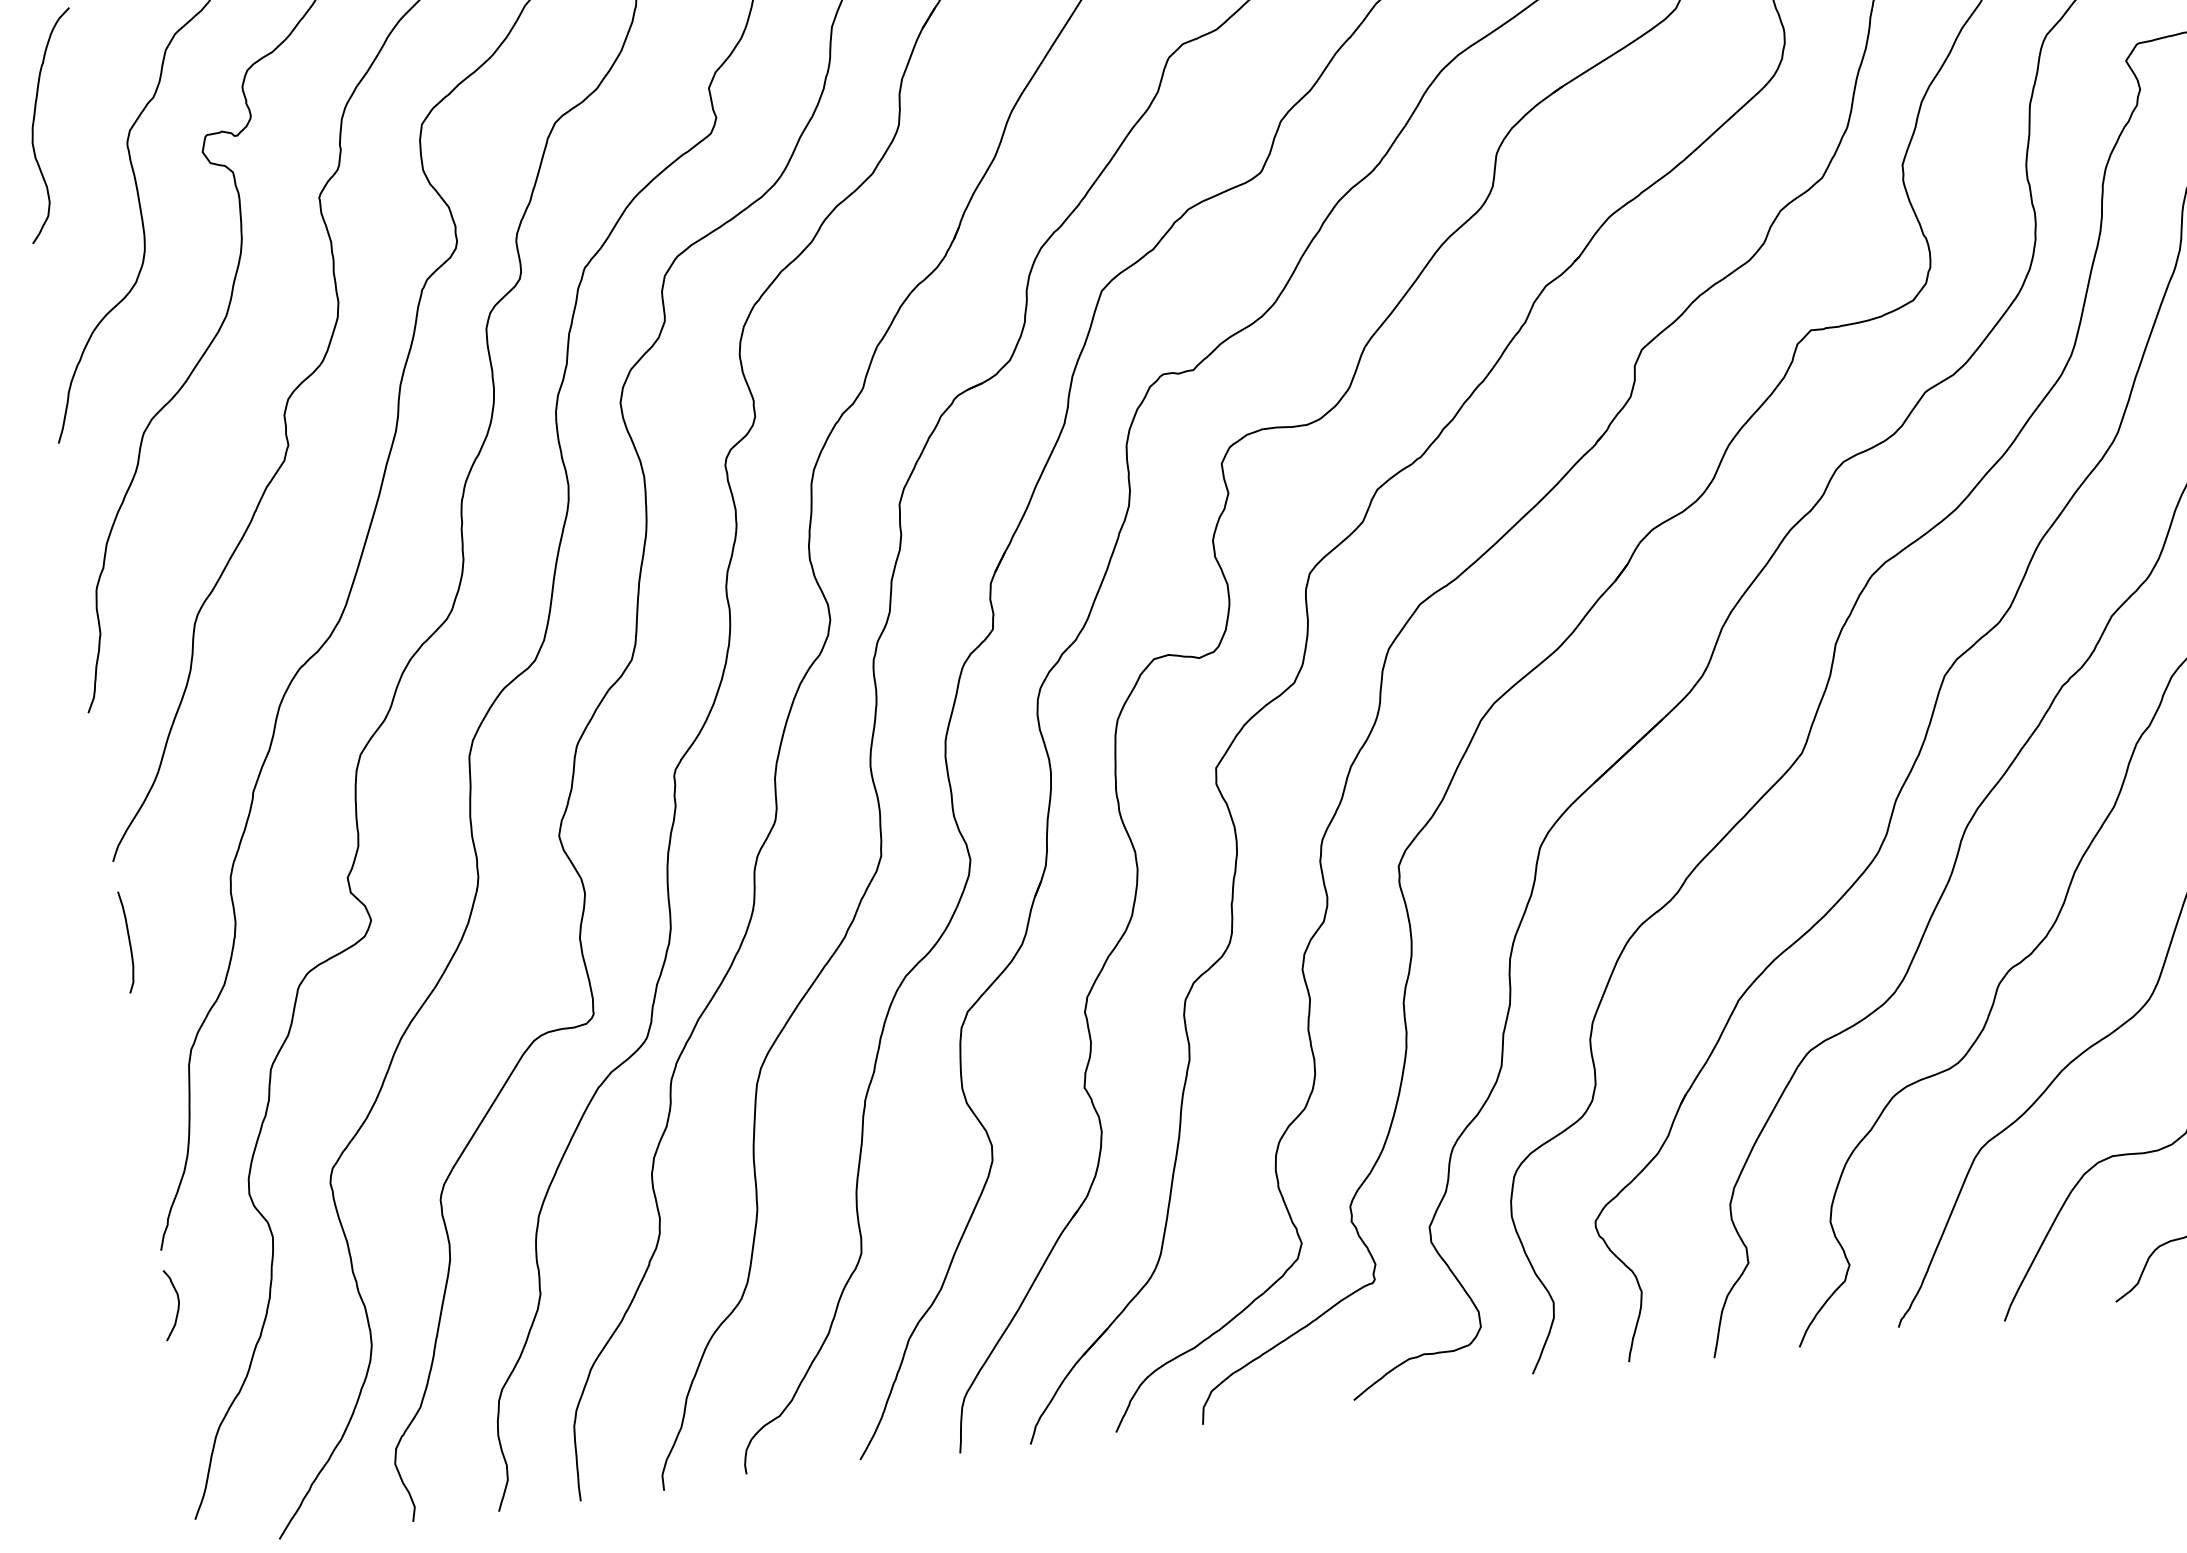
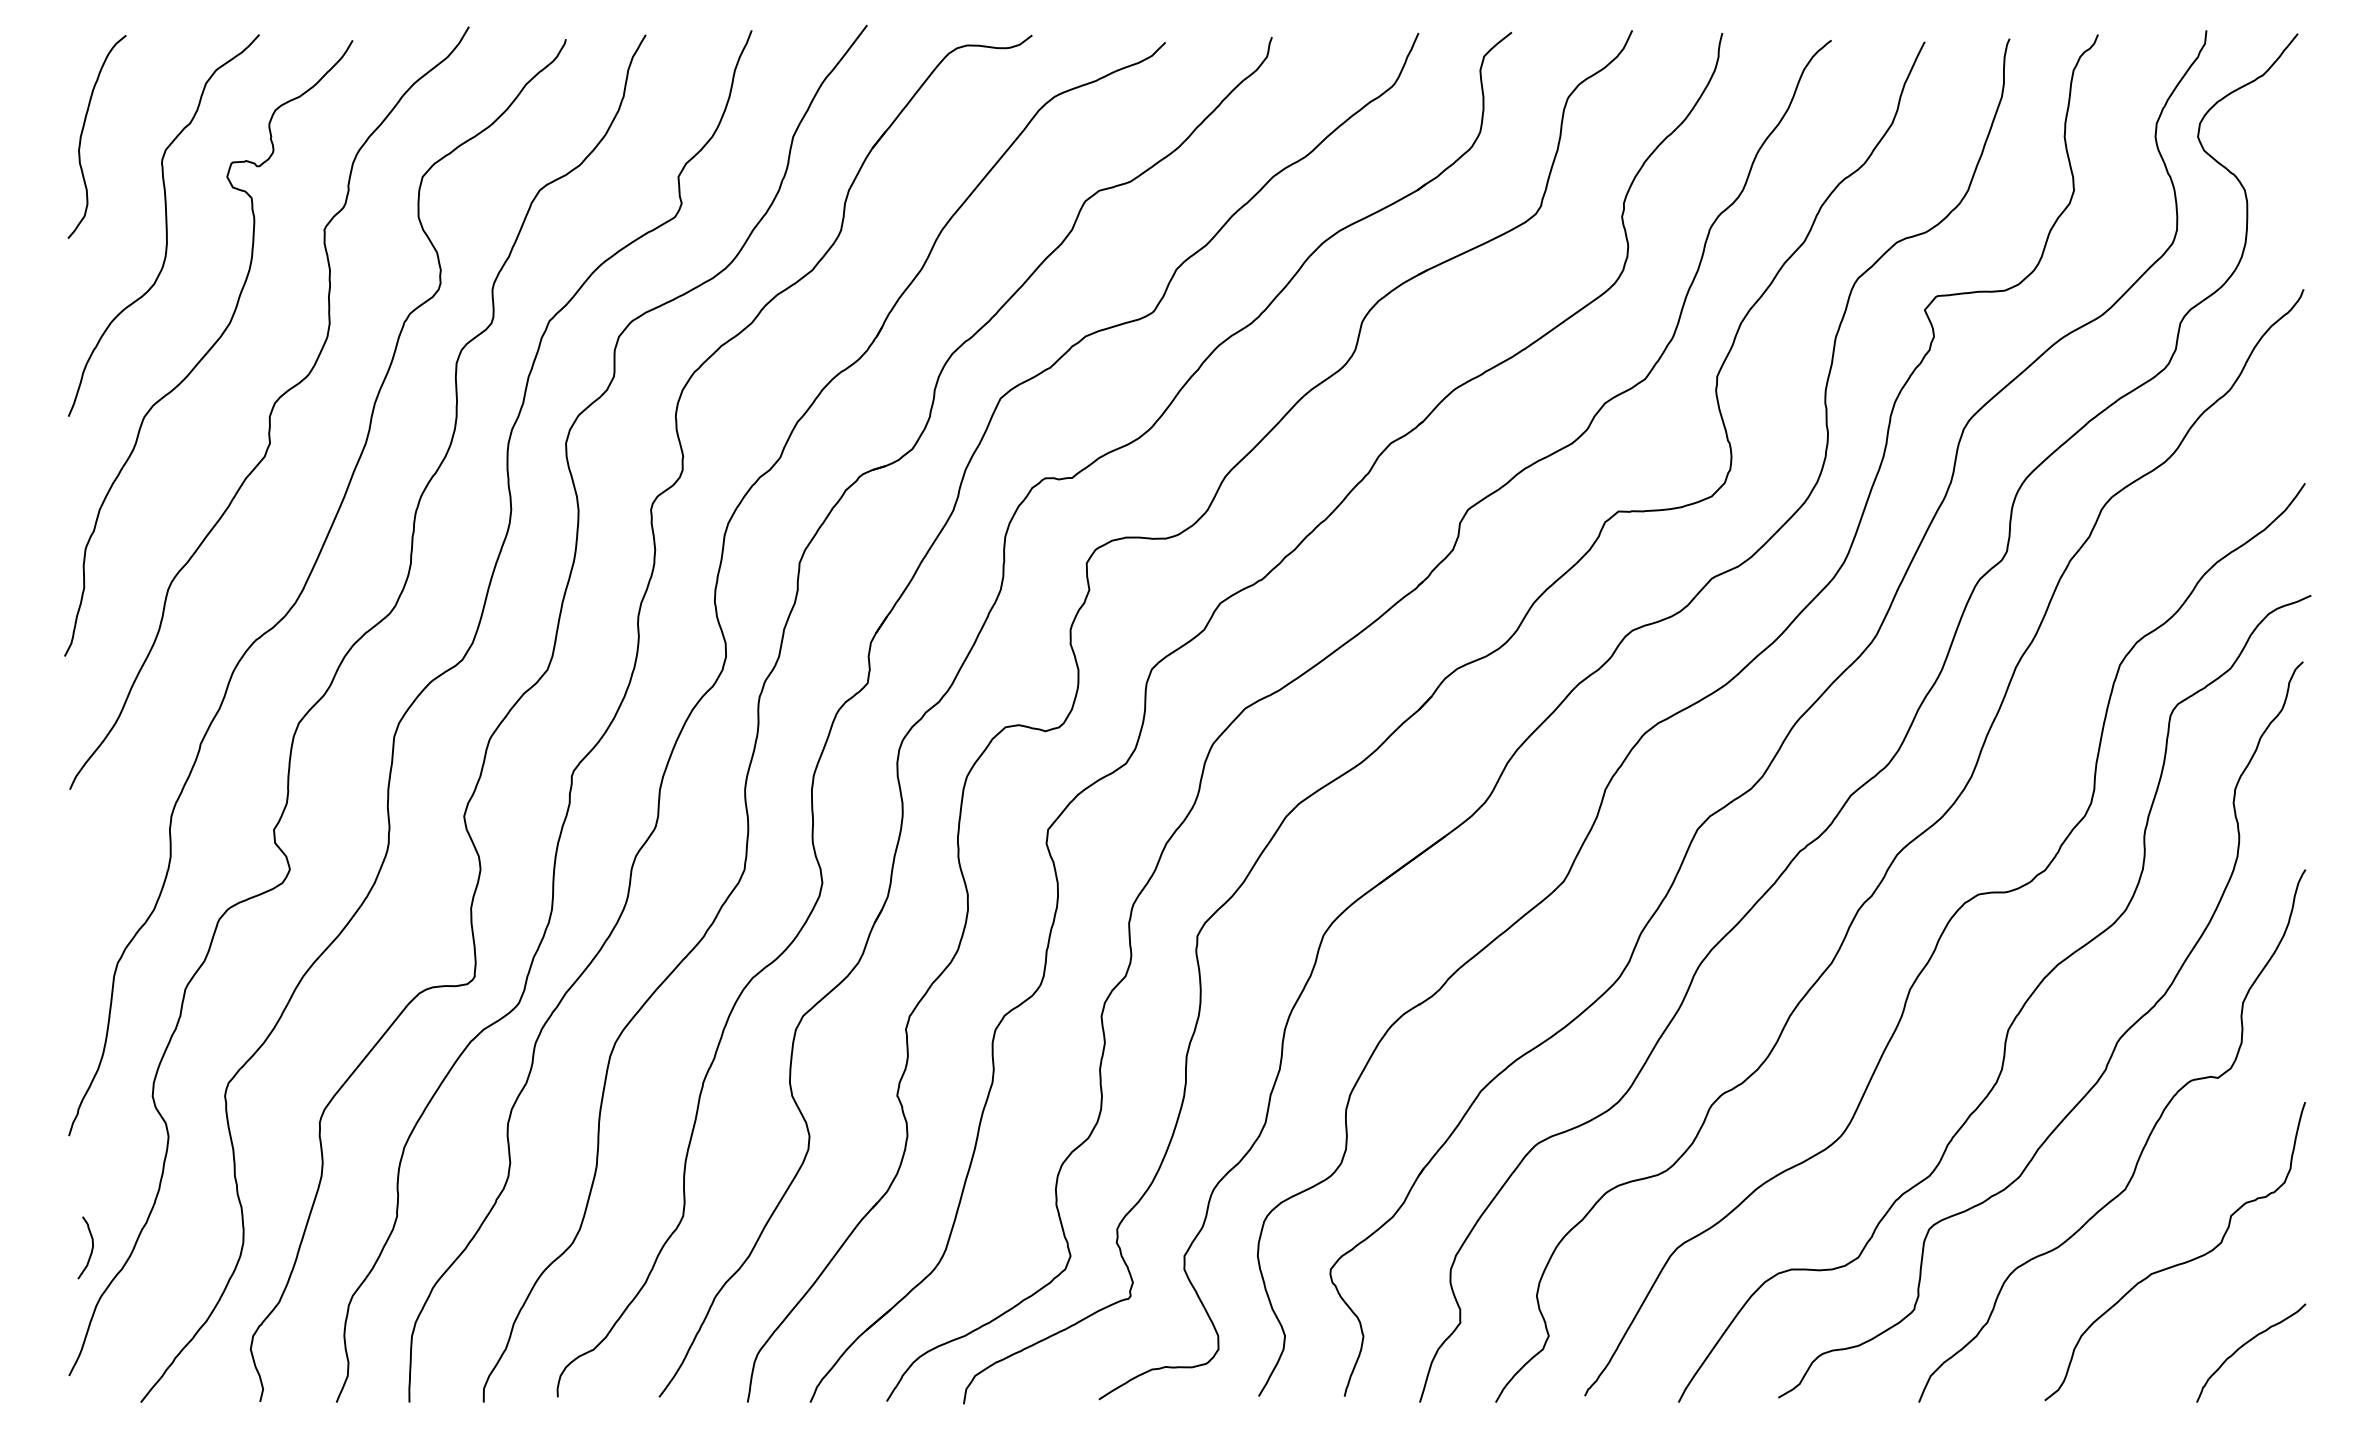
curve: (128, 941) -> (74, 861), removed
curve: (177, 1303) -> (91, 1247), moved

